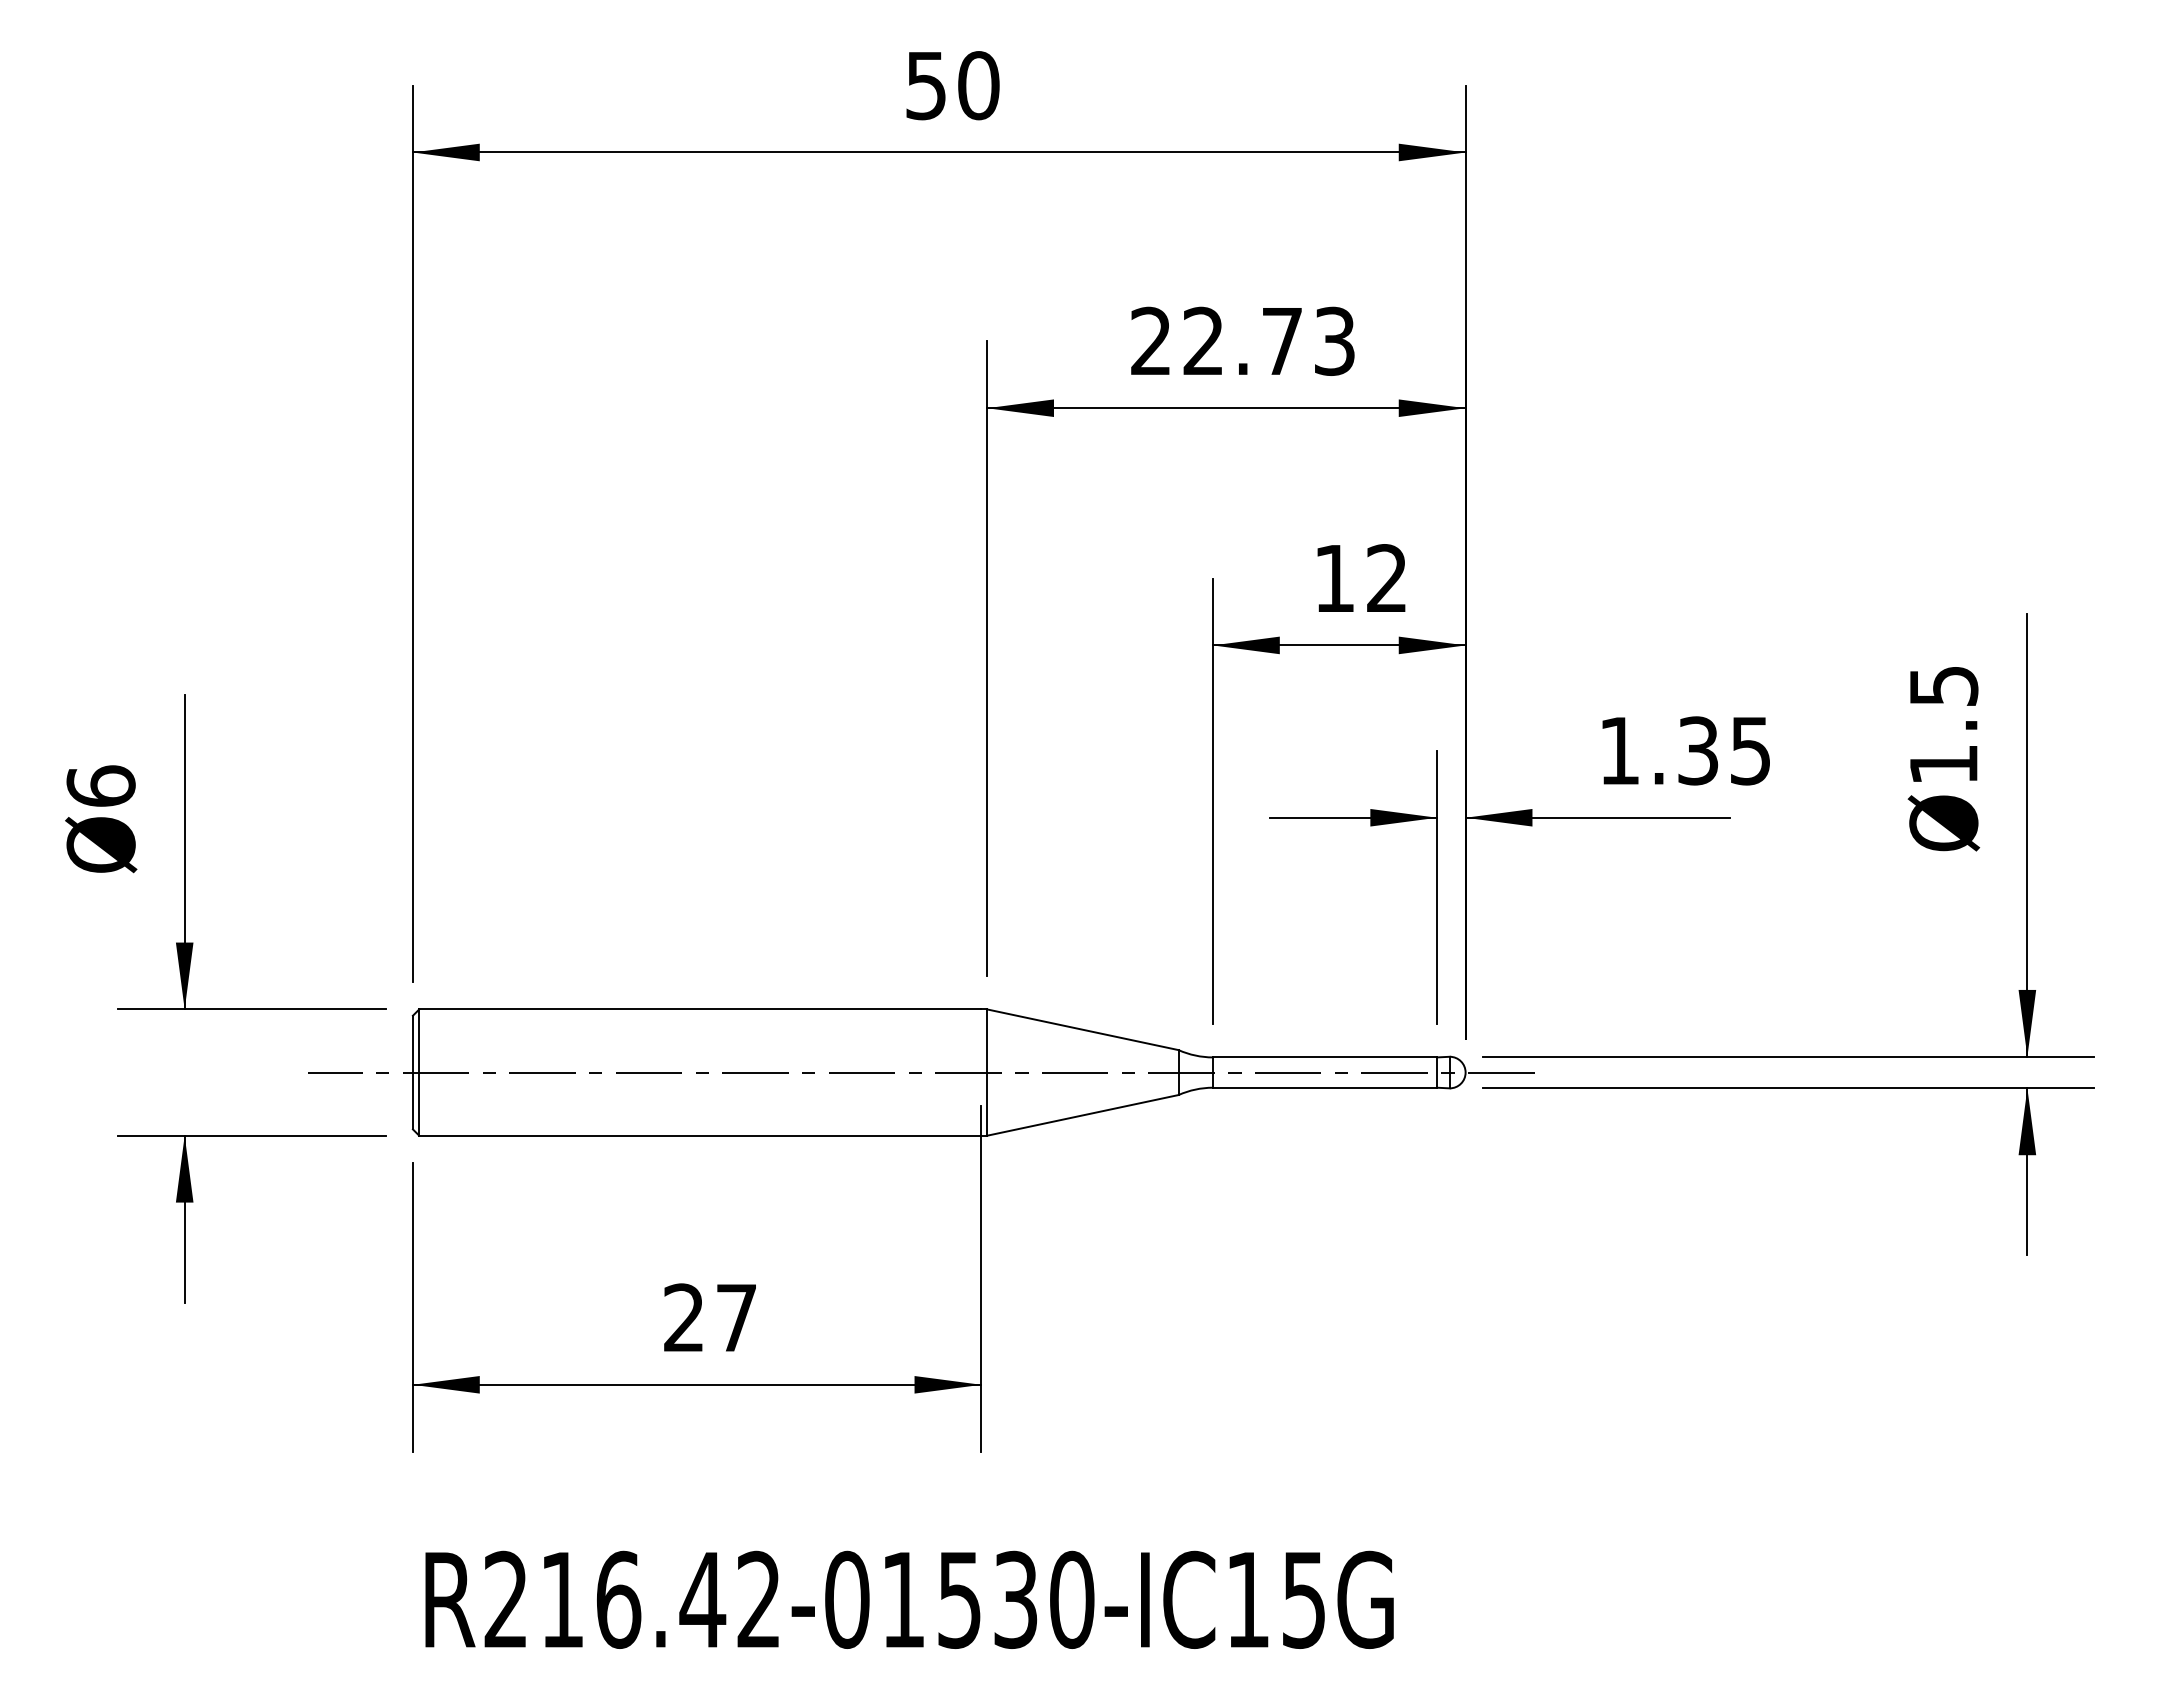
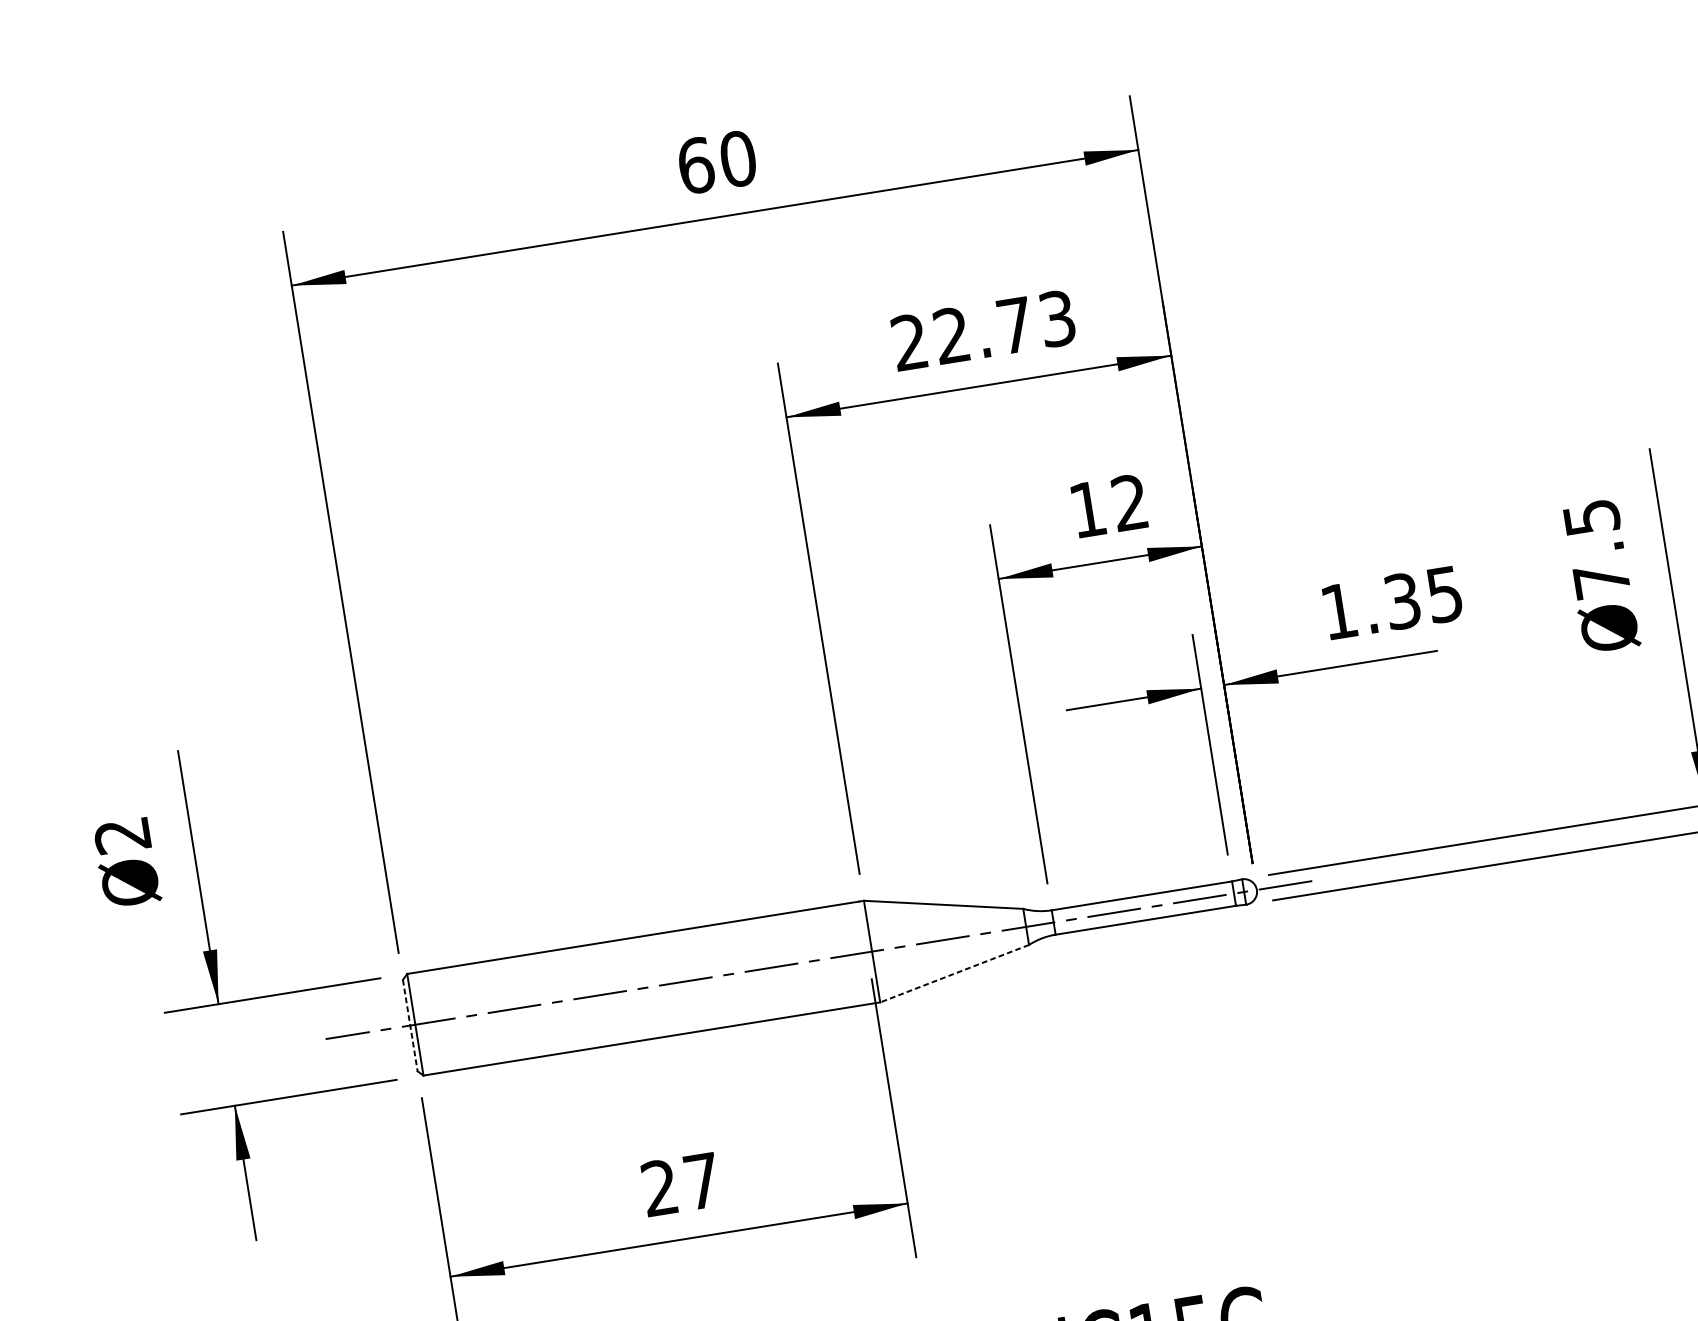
text: (926, 85) -> (696, 165), 50 -> 60
text: (1943, 764) -> (1601, 580), Ø1.5 -> Ø7.5
text: (100, 785) -> (122, 834), Ø6 -> Ø2
line: (412, 1072) -> (409, 1025), solid -> dashed
line: (1082, 1115) -> (954, 973), solid -> dashed

